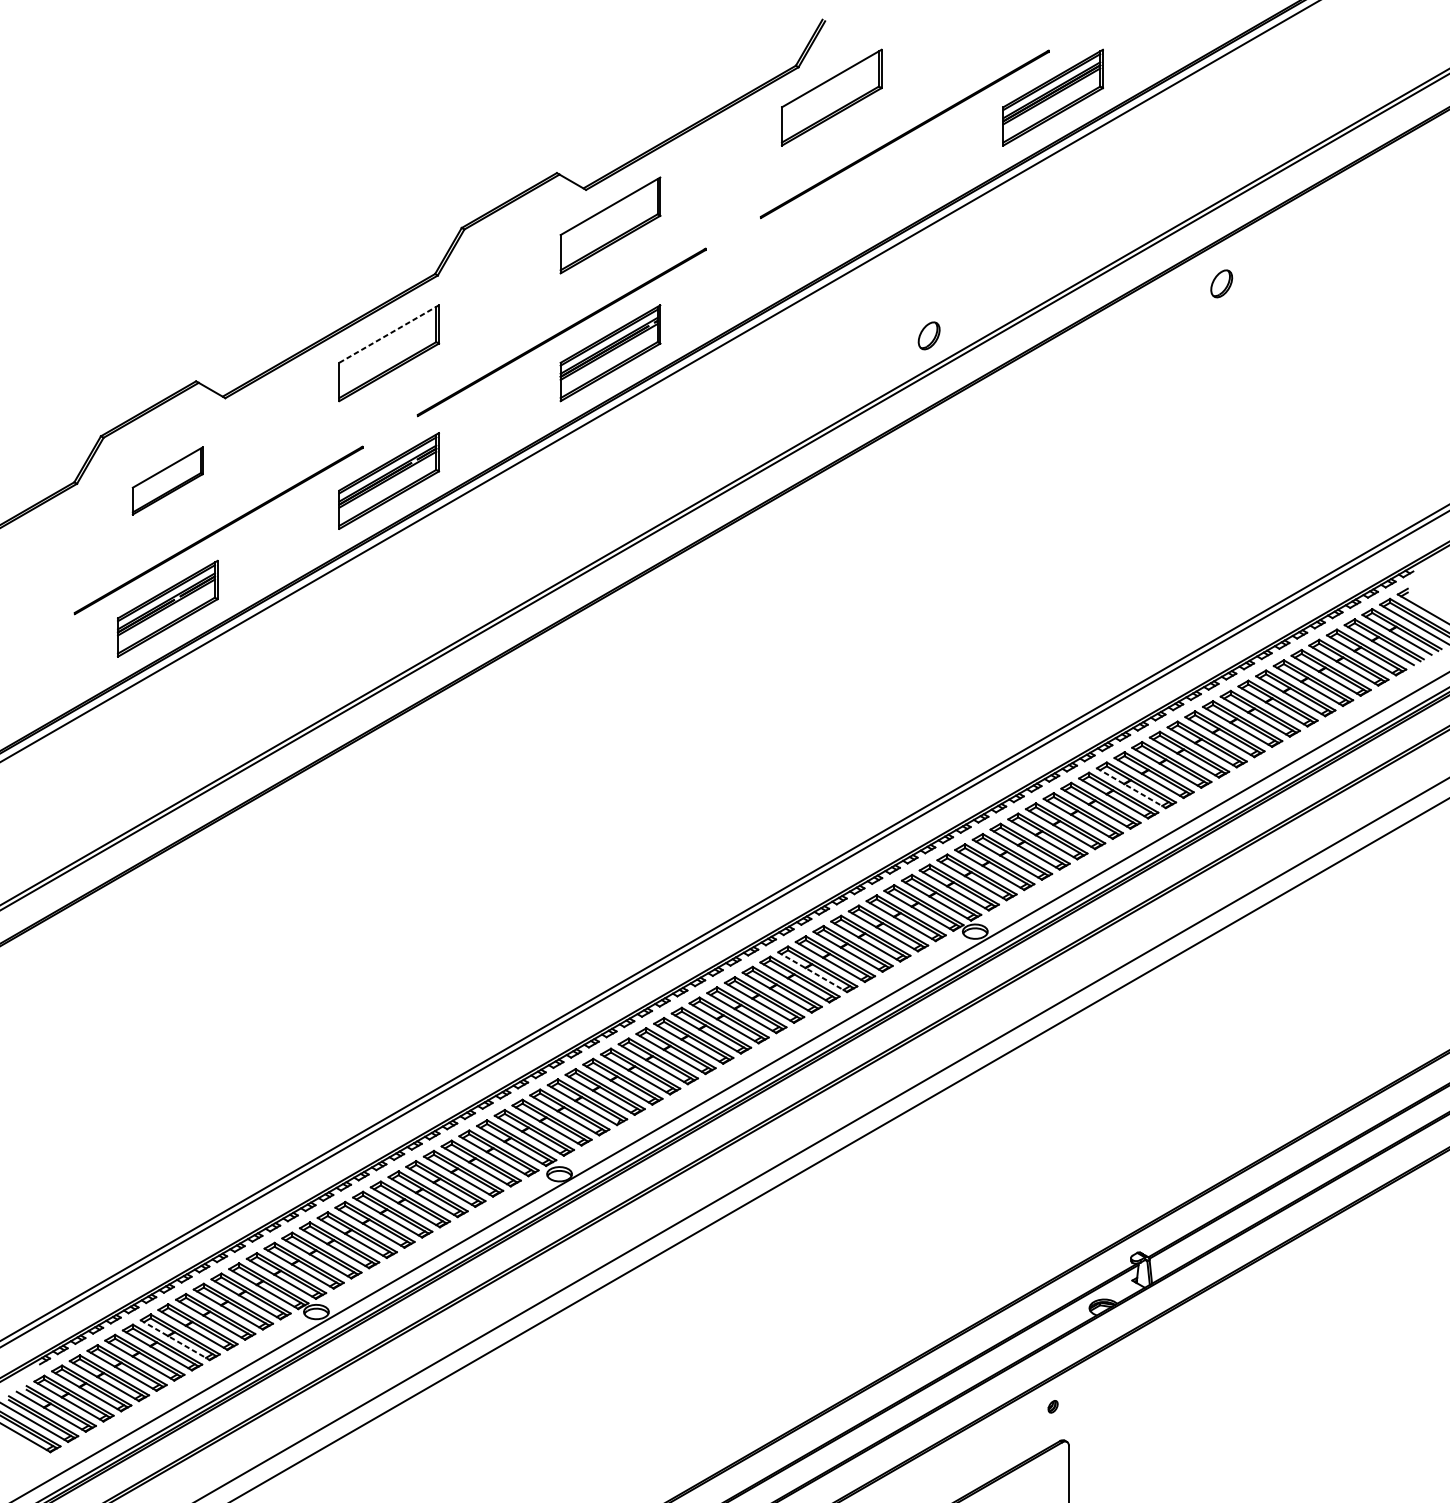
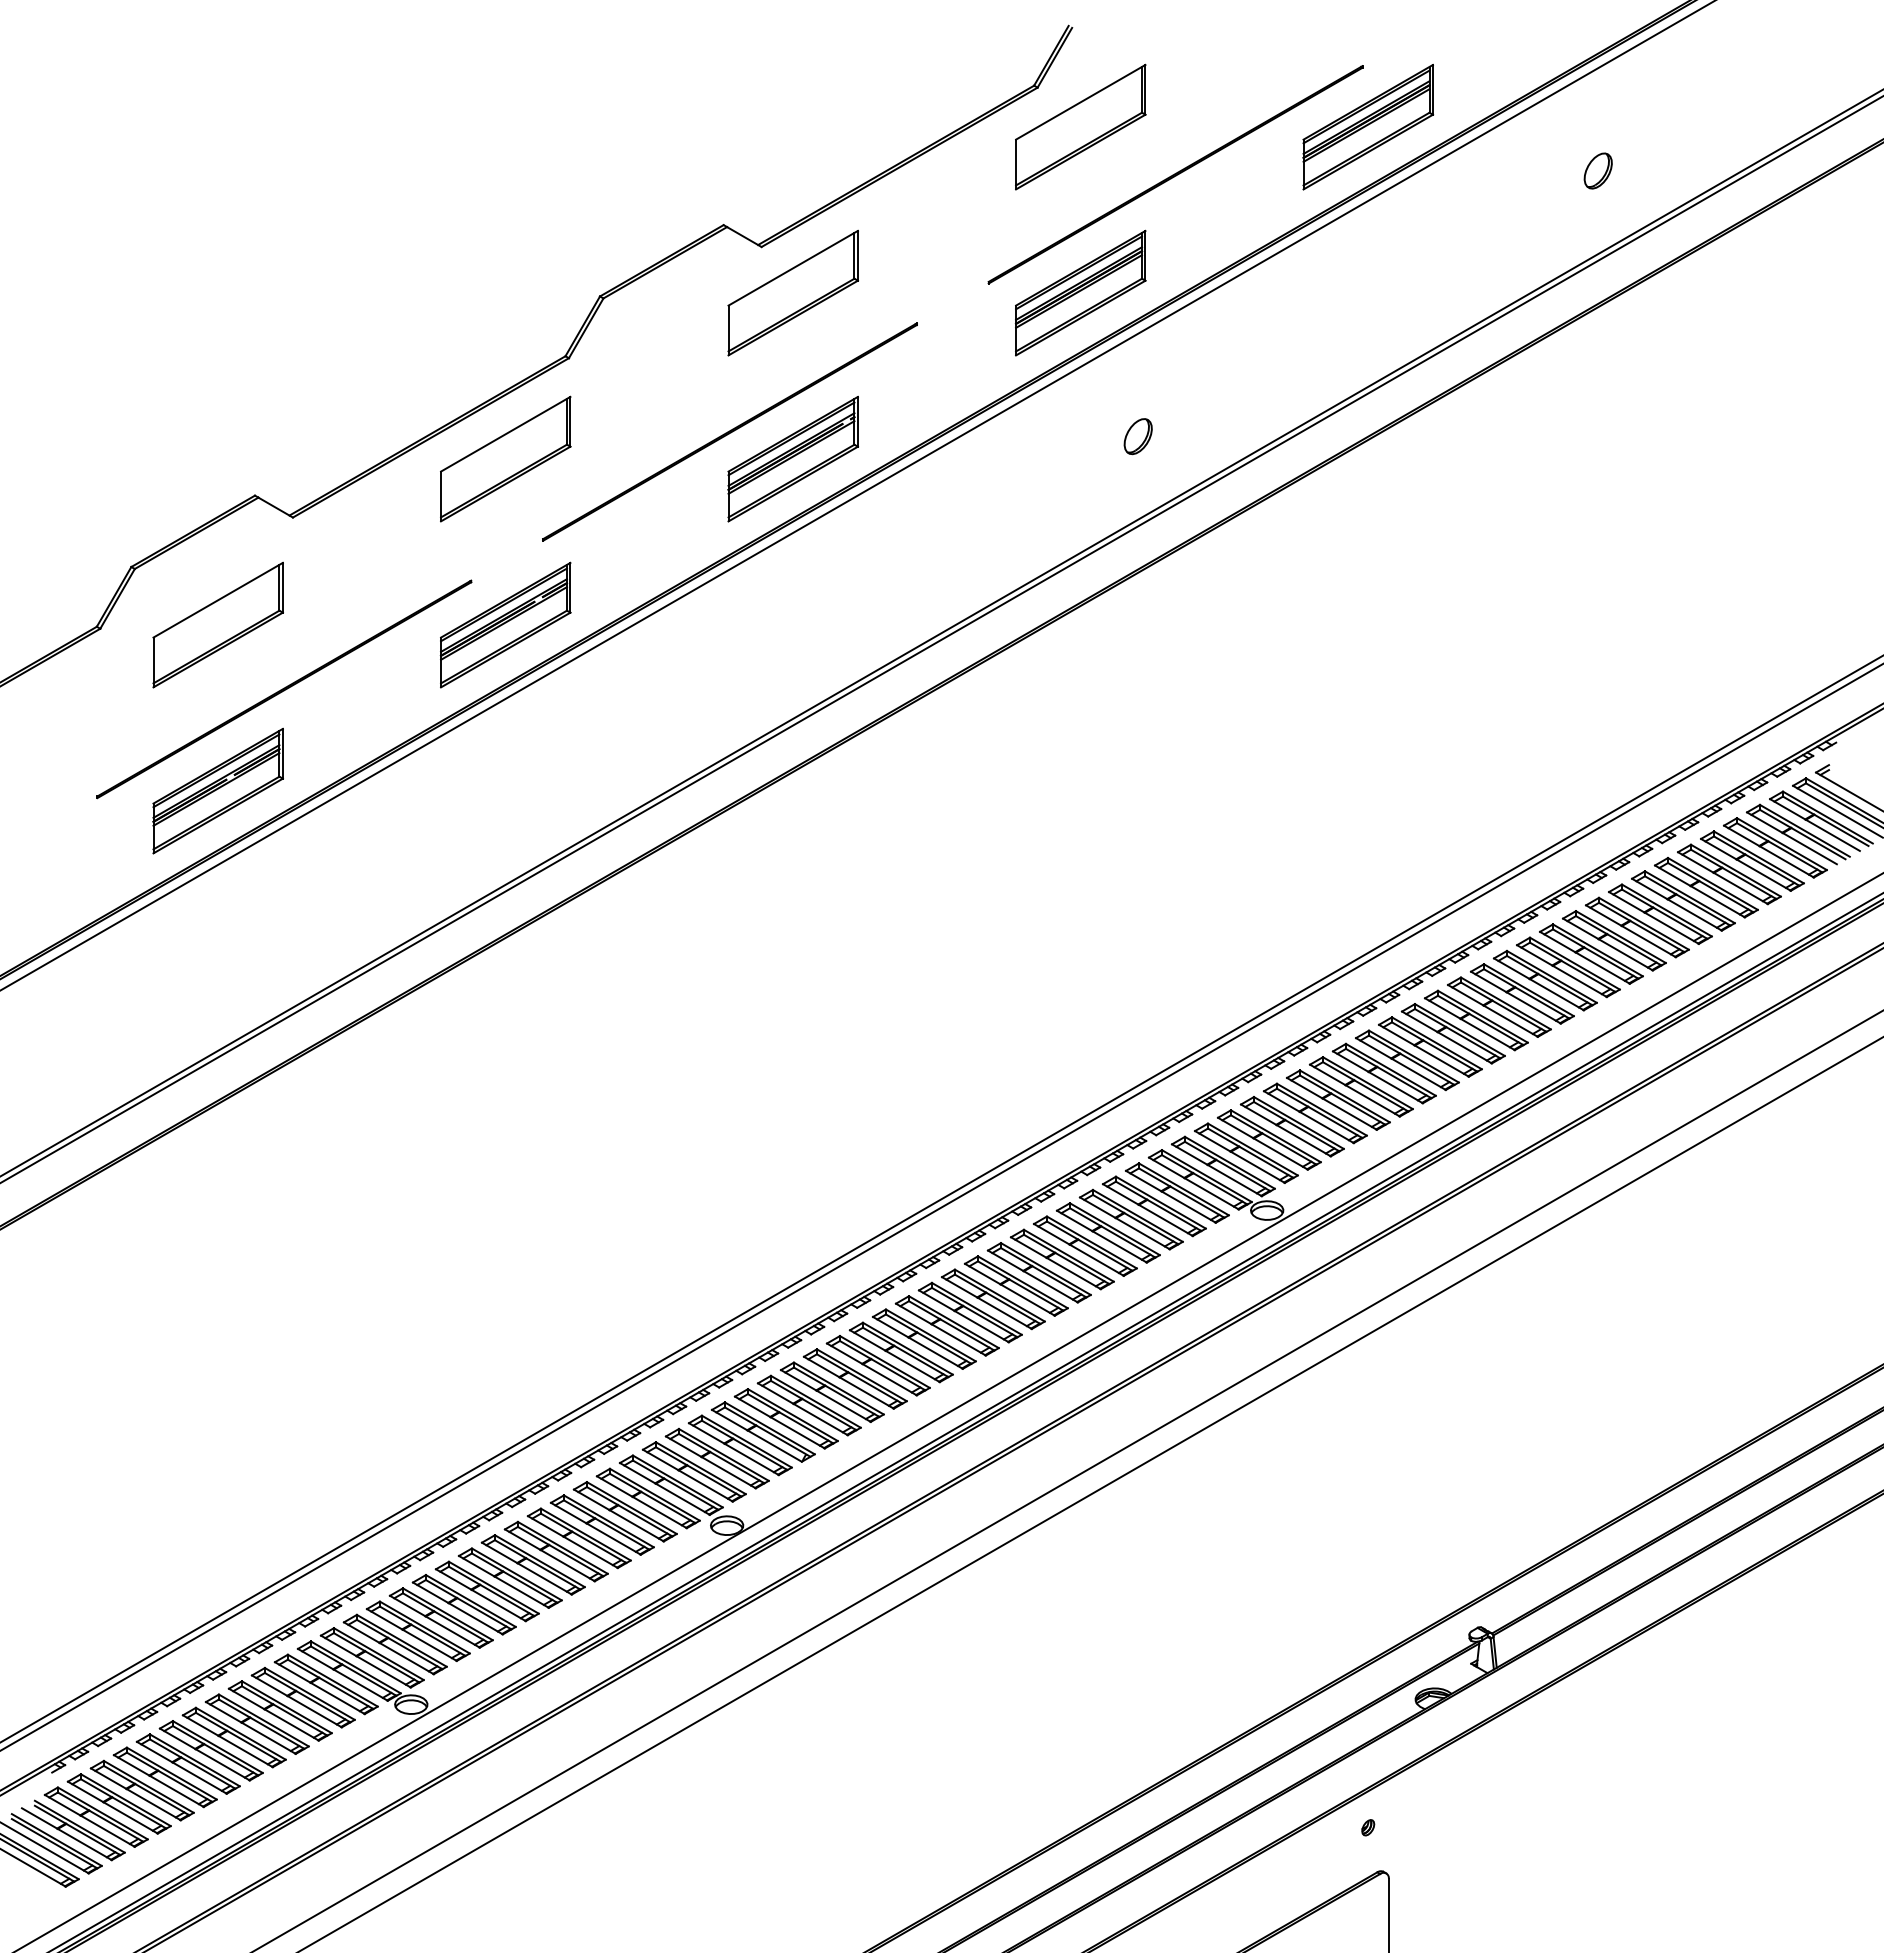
part: (831, 224) -> (1080, 292), added
part: (1221, 283) -> (1597, 170), moved
line: (388, 334) -> (505, 434), dashed -> solid
part: (928, 335) -> (1137, 436), moved
part: (167, 480) -> (217, 624), size x1.43
line: (1131, 788) -> (1469, 1024), dashed -> solid
line: (812, 972) -> (1055, 1263), dashed -> solid
line: (174, 1340) -> (227, 1741), dashed -> solid

